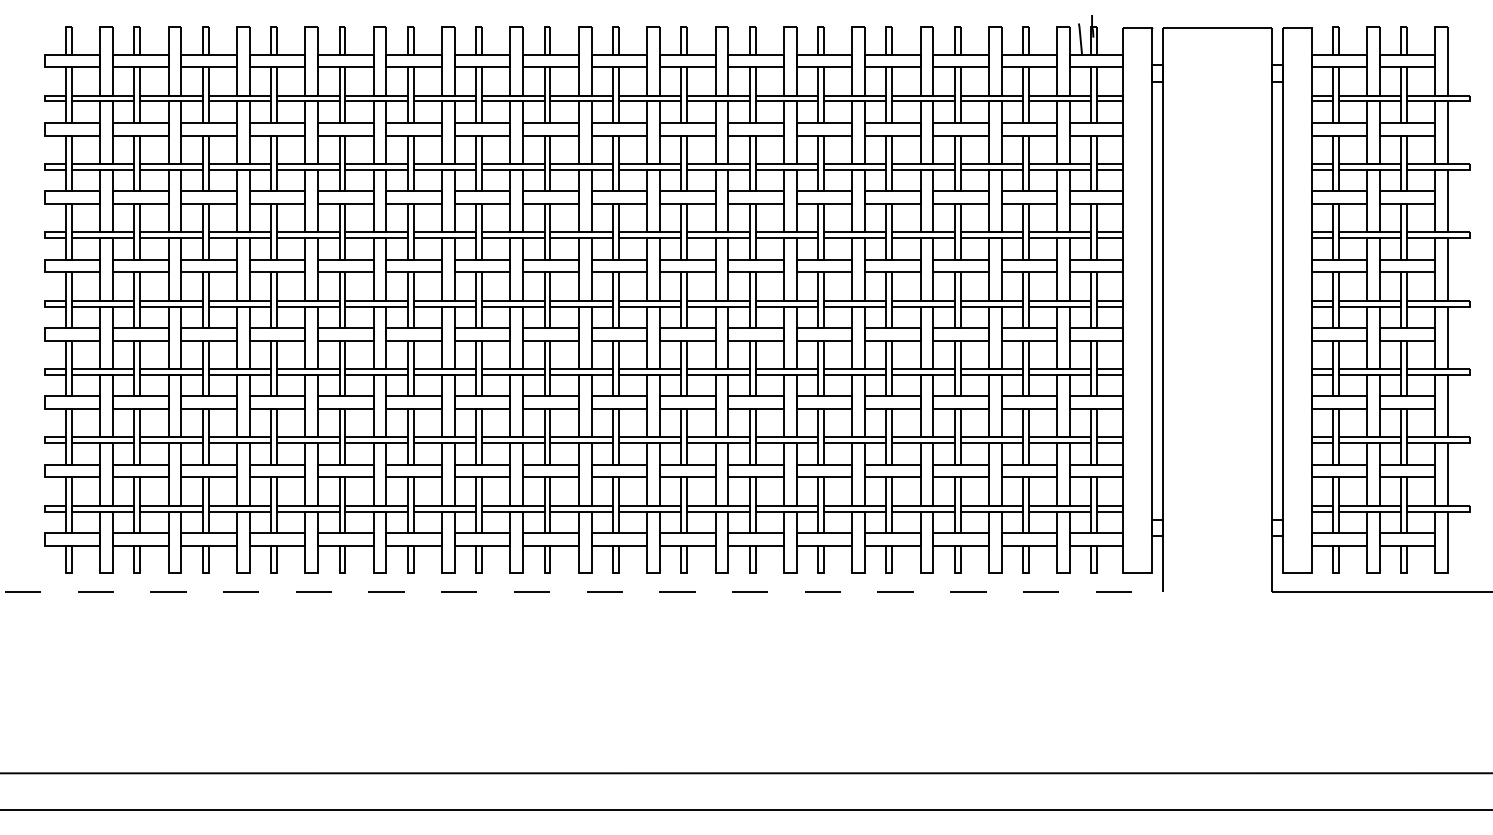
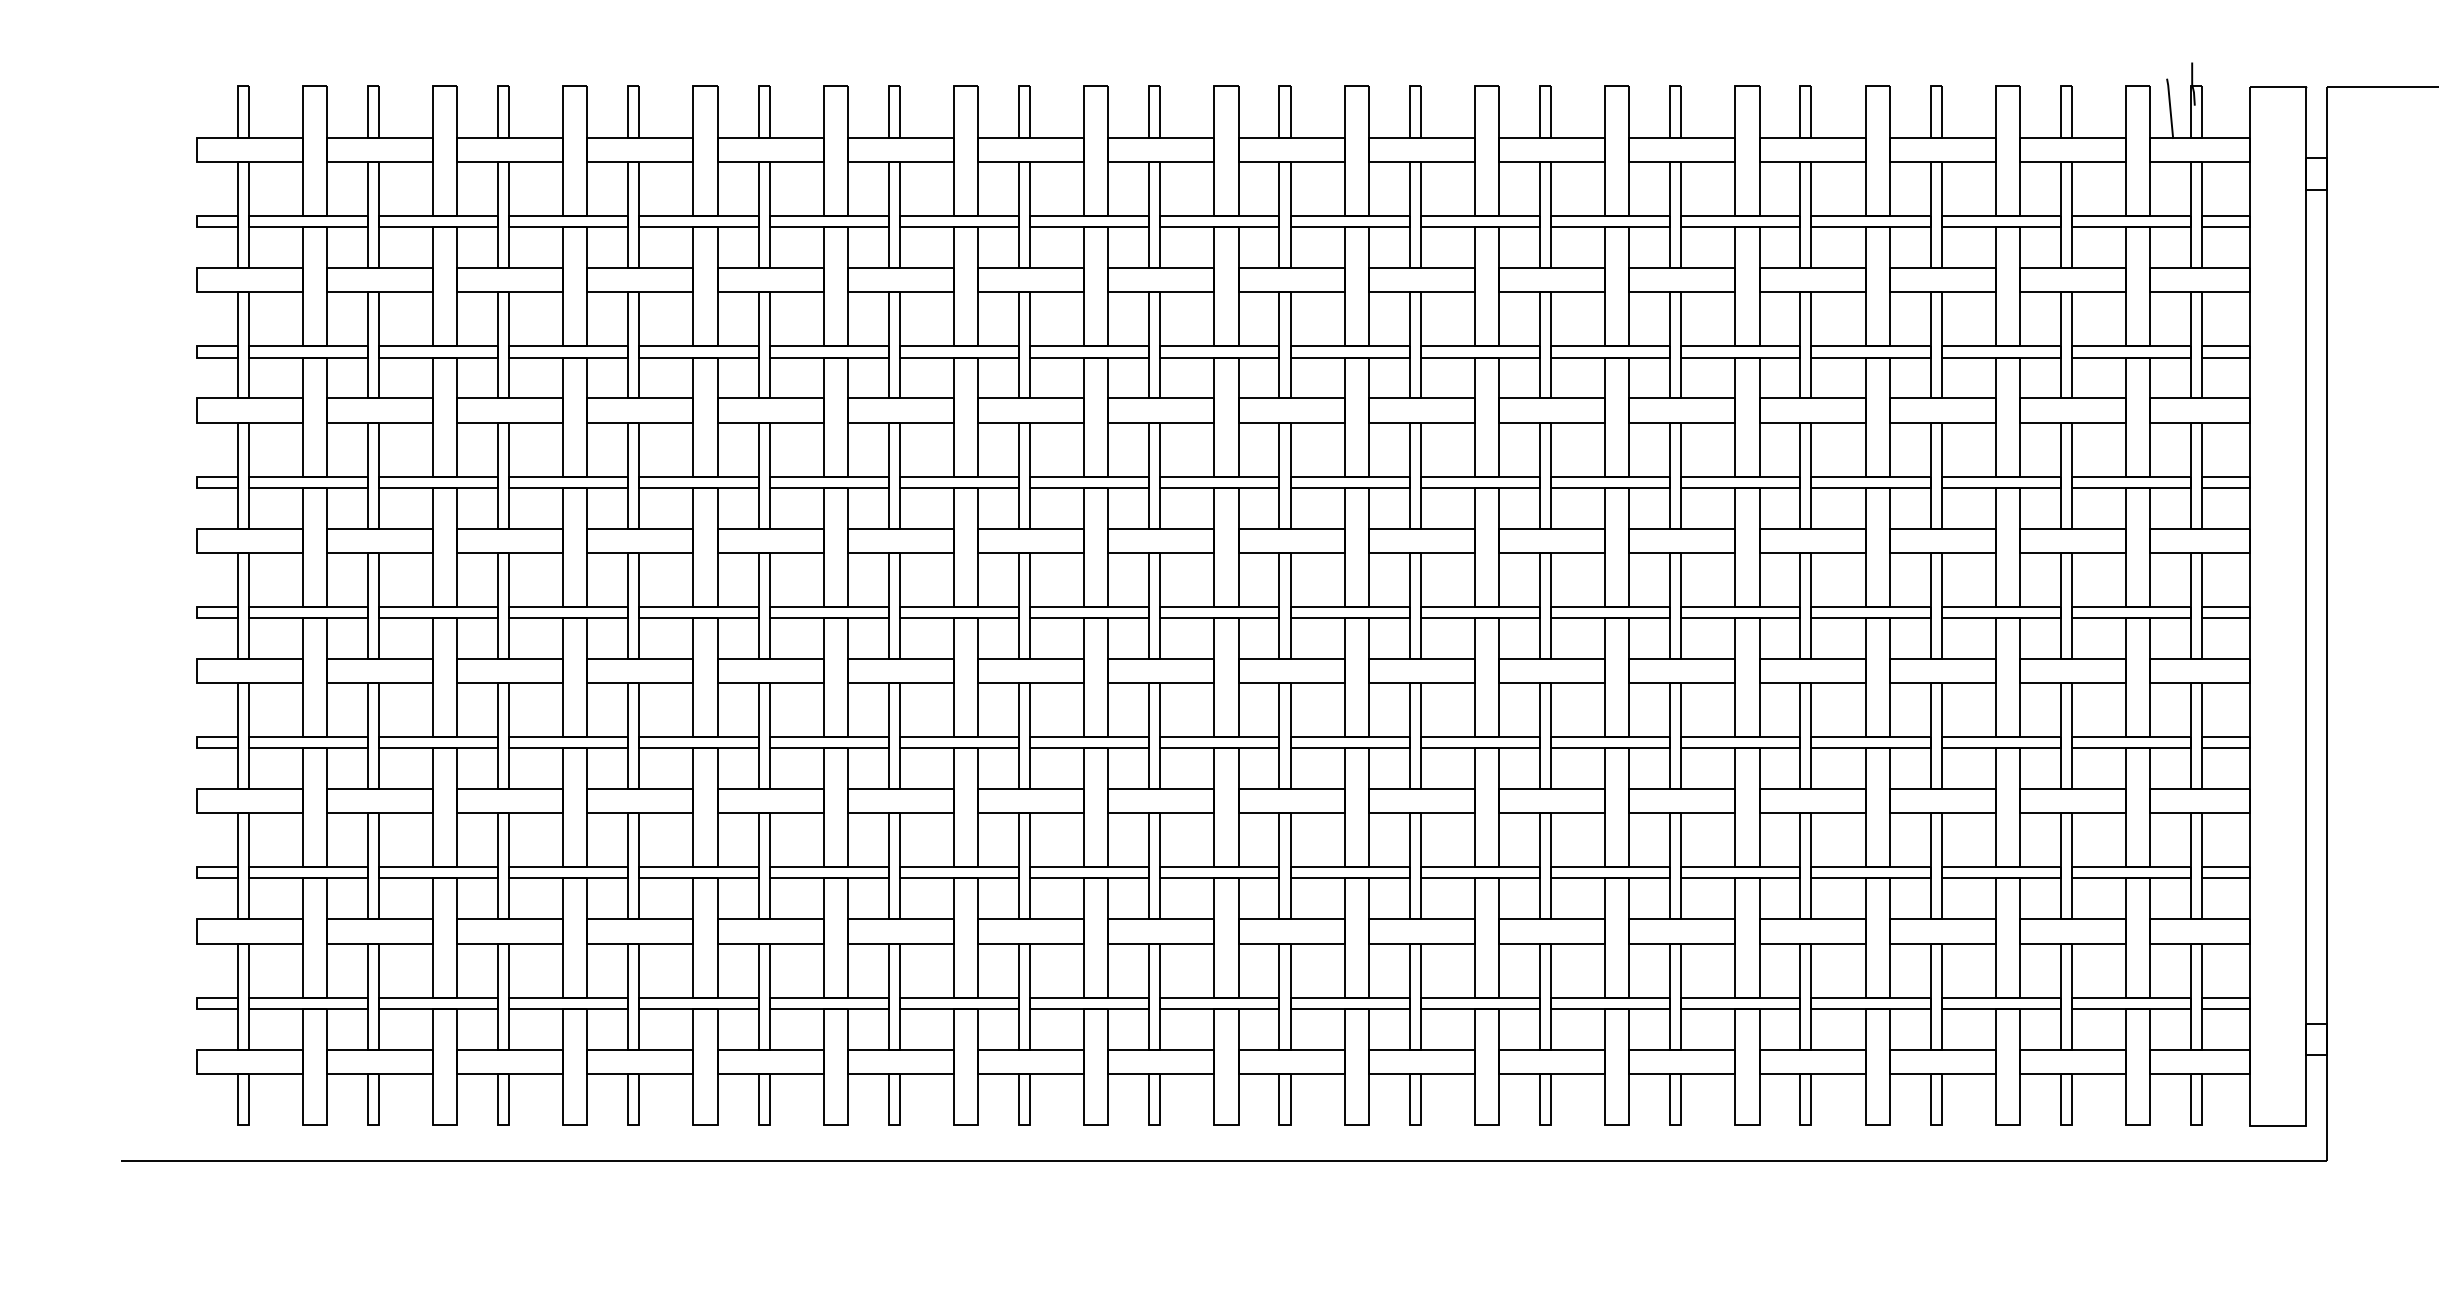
line: (583, 591) -> (1223, 1160), dashed -> solid

